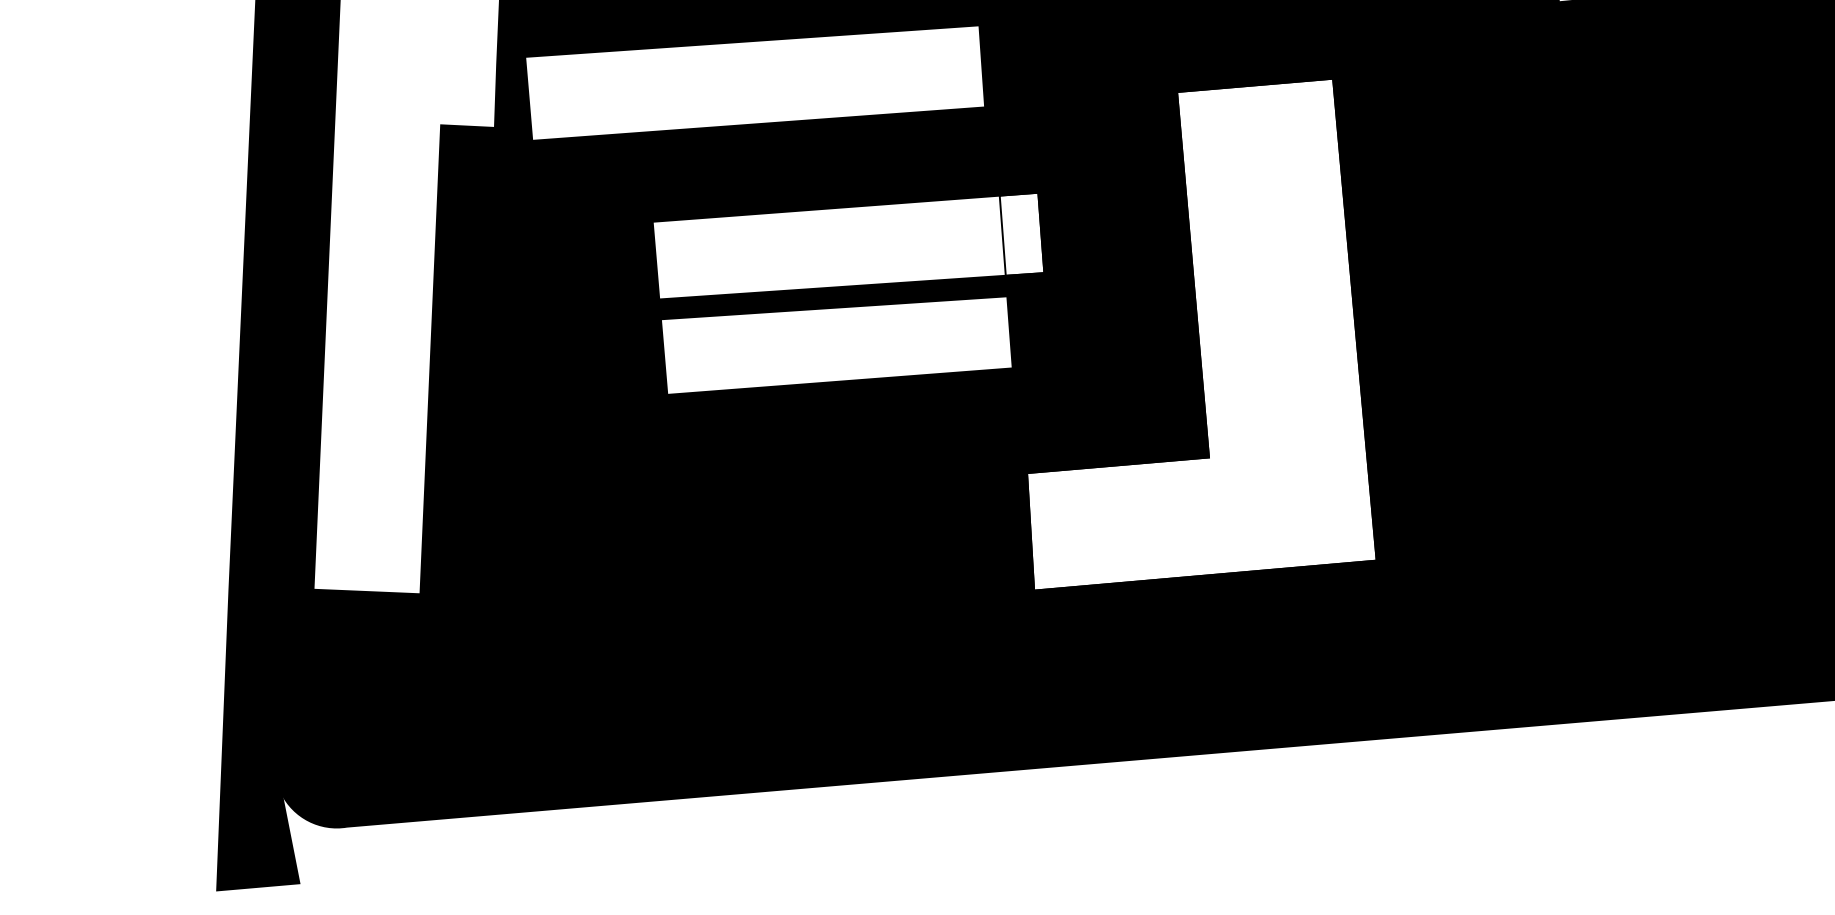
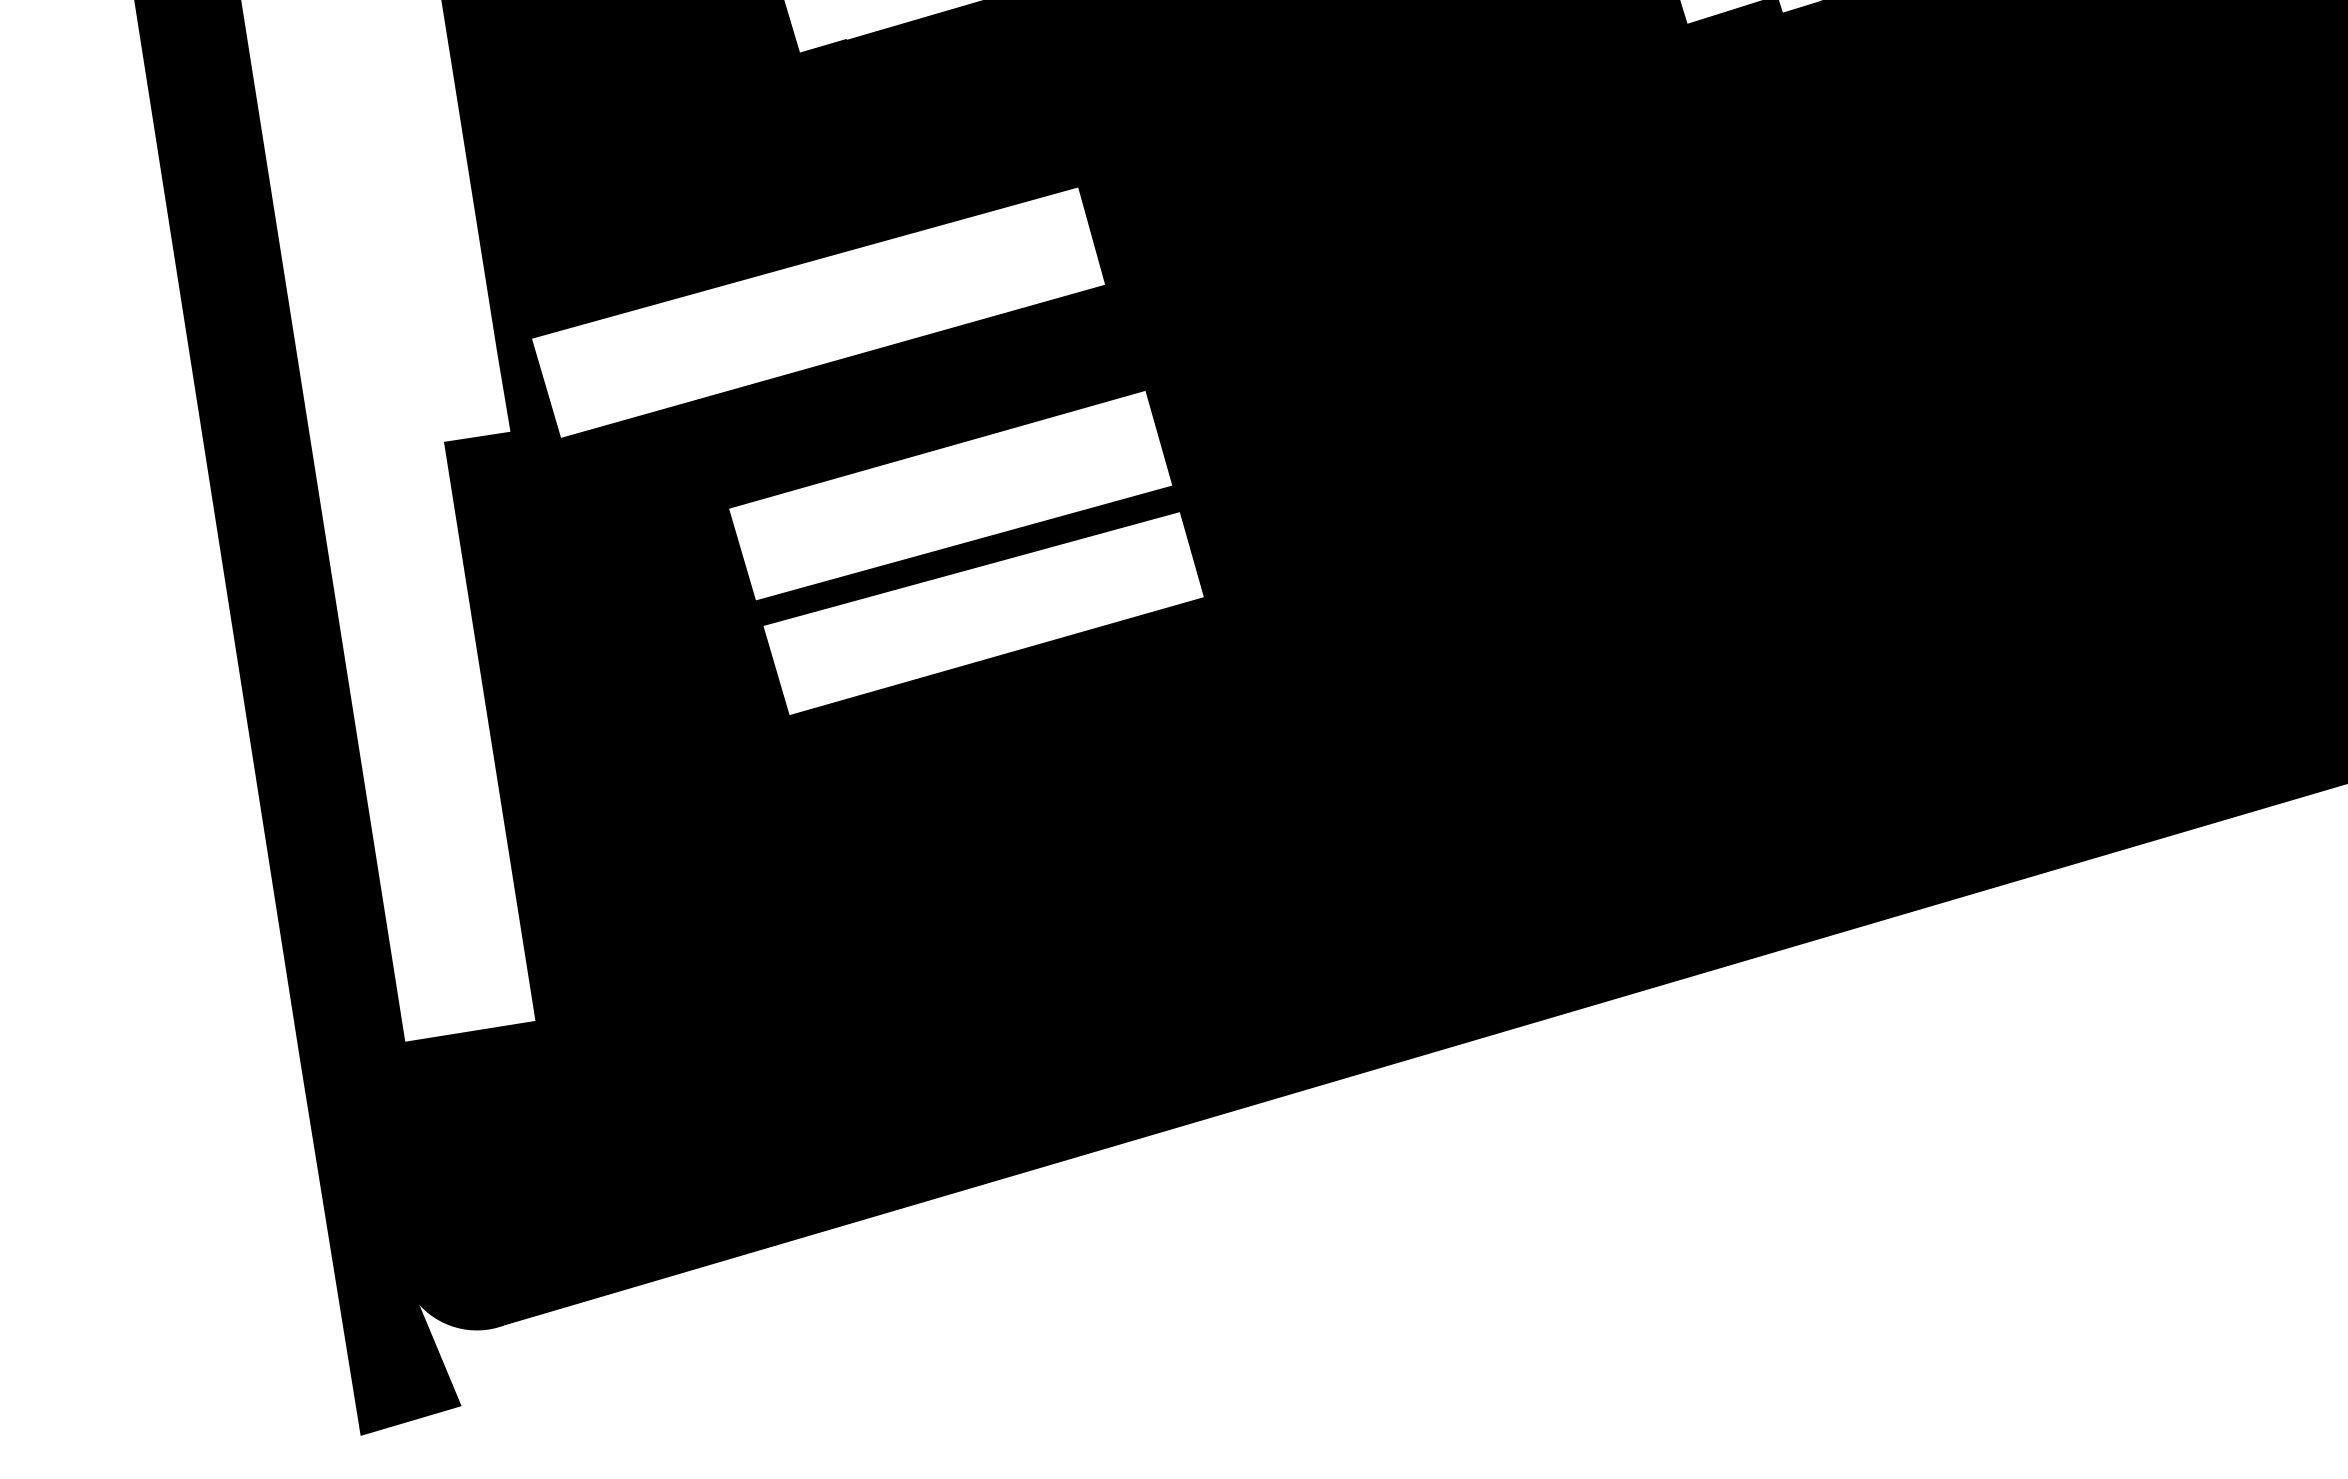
fill: (1022, 234) -> (1183, 431), added
fill: (1236, 345) -> (1473, 513), added

